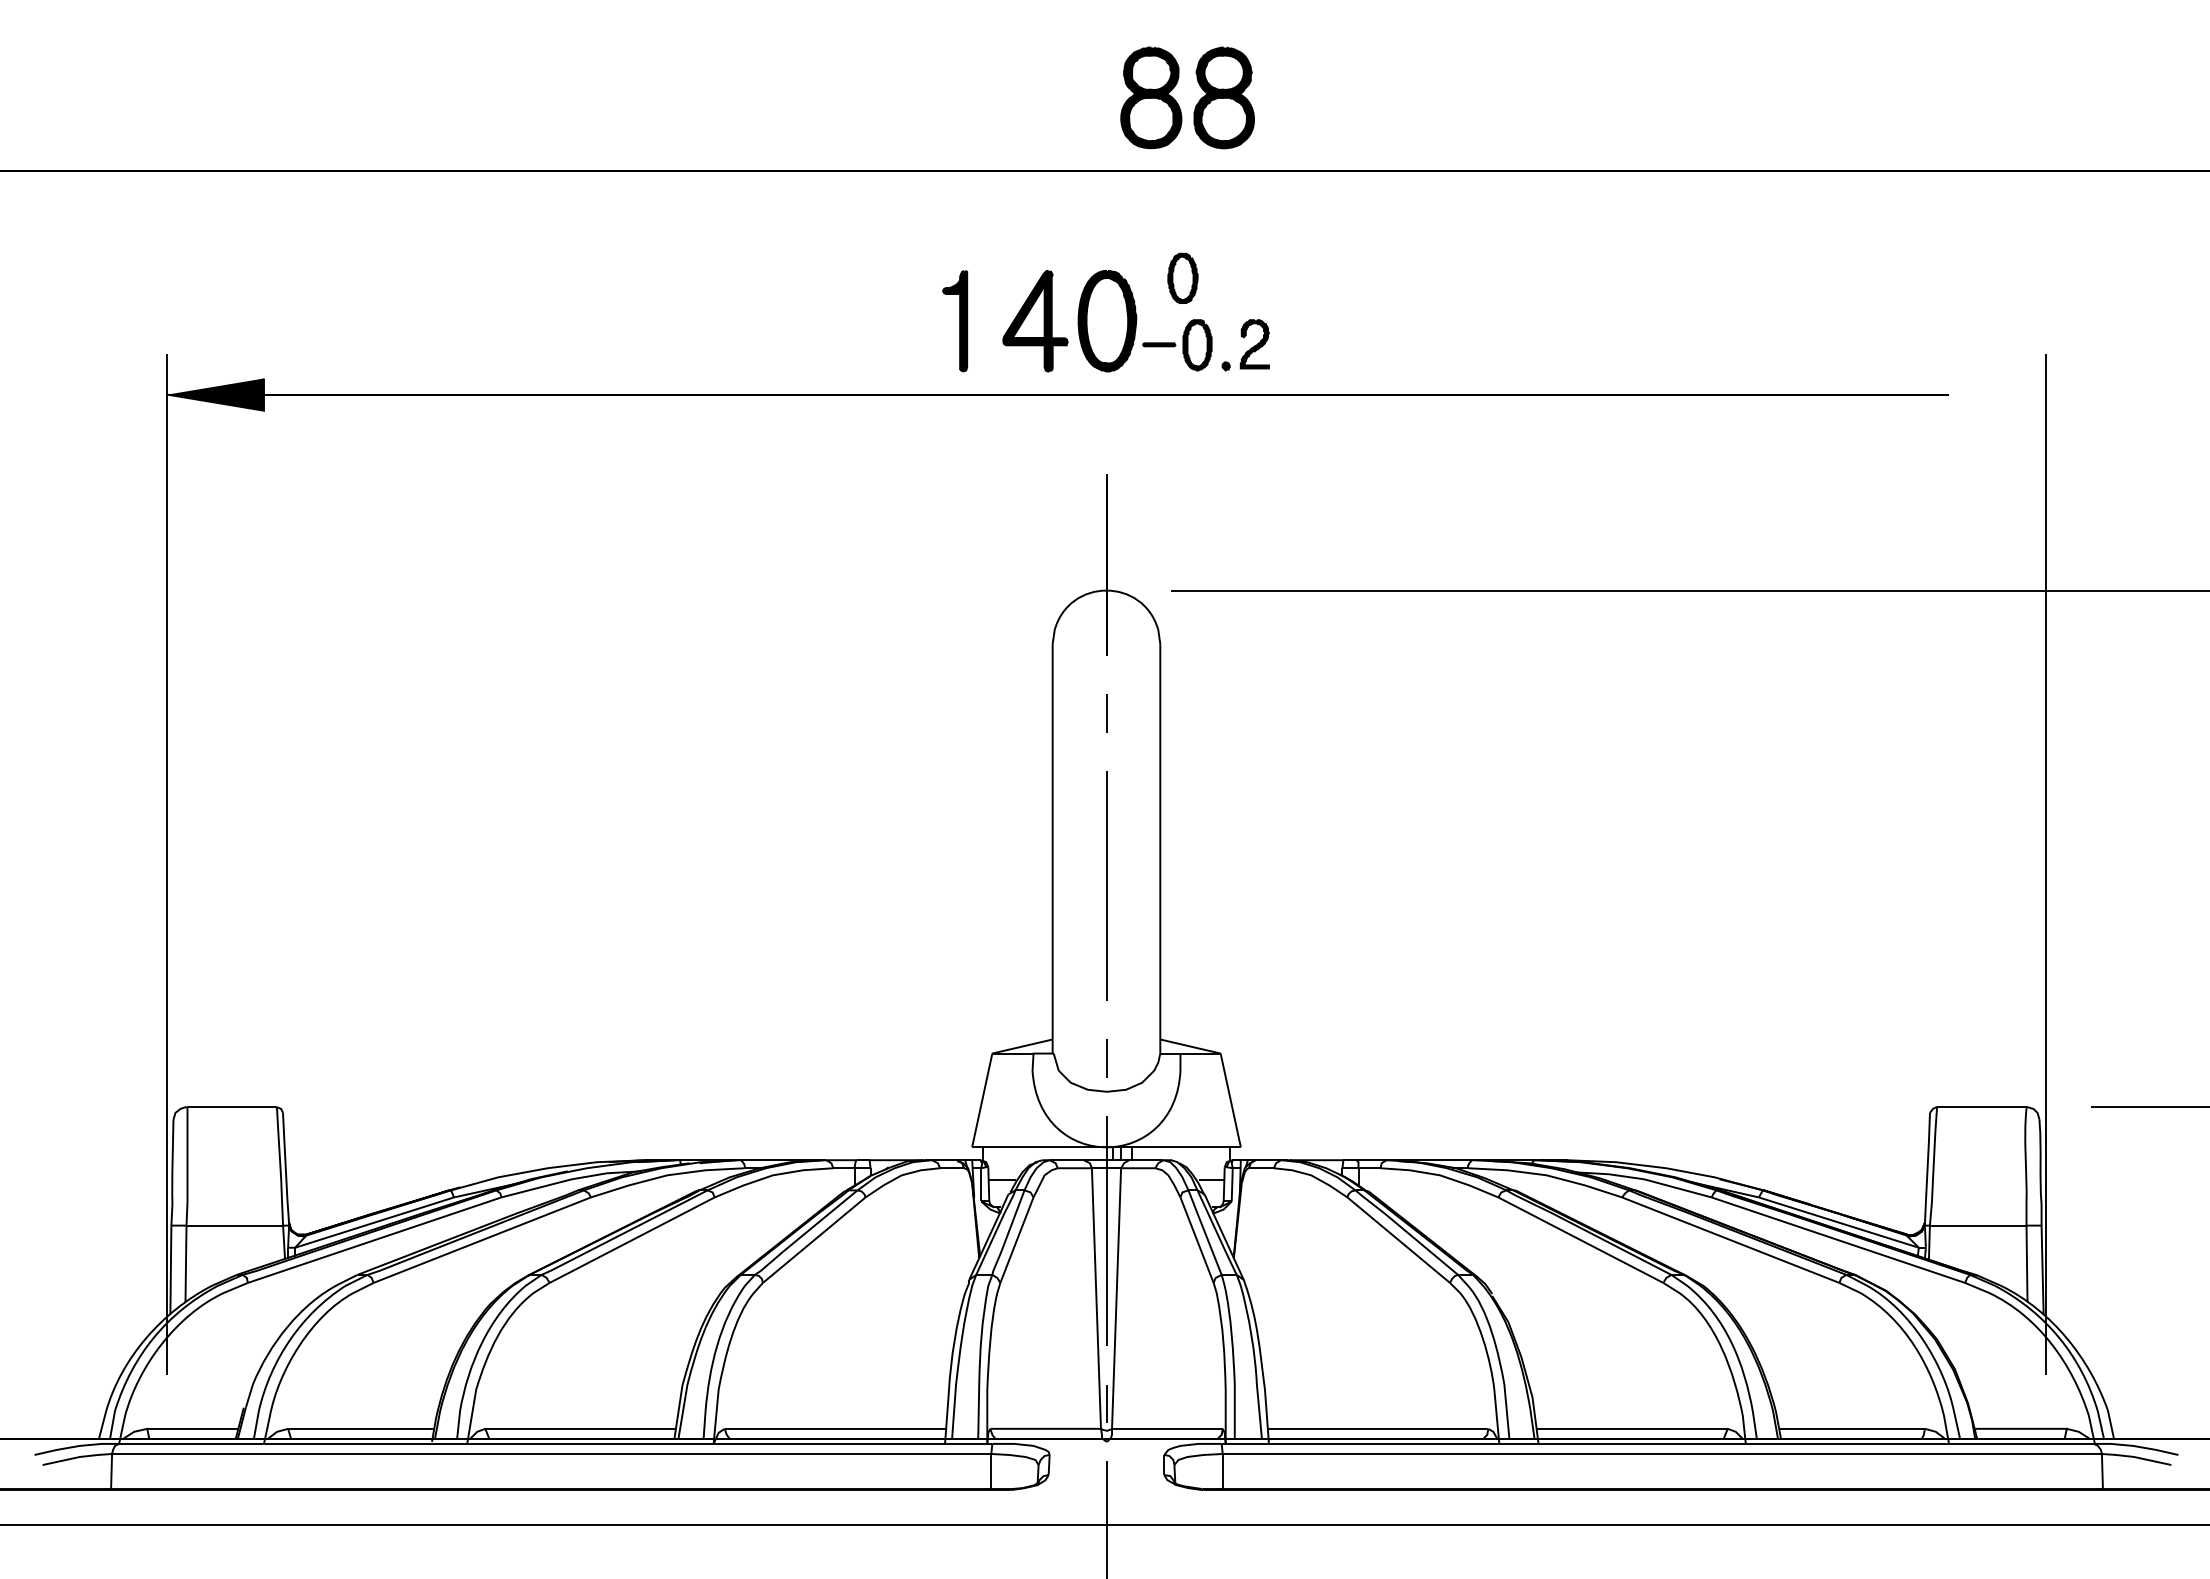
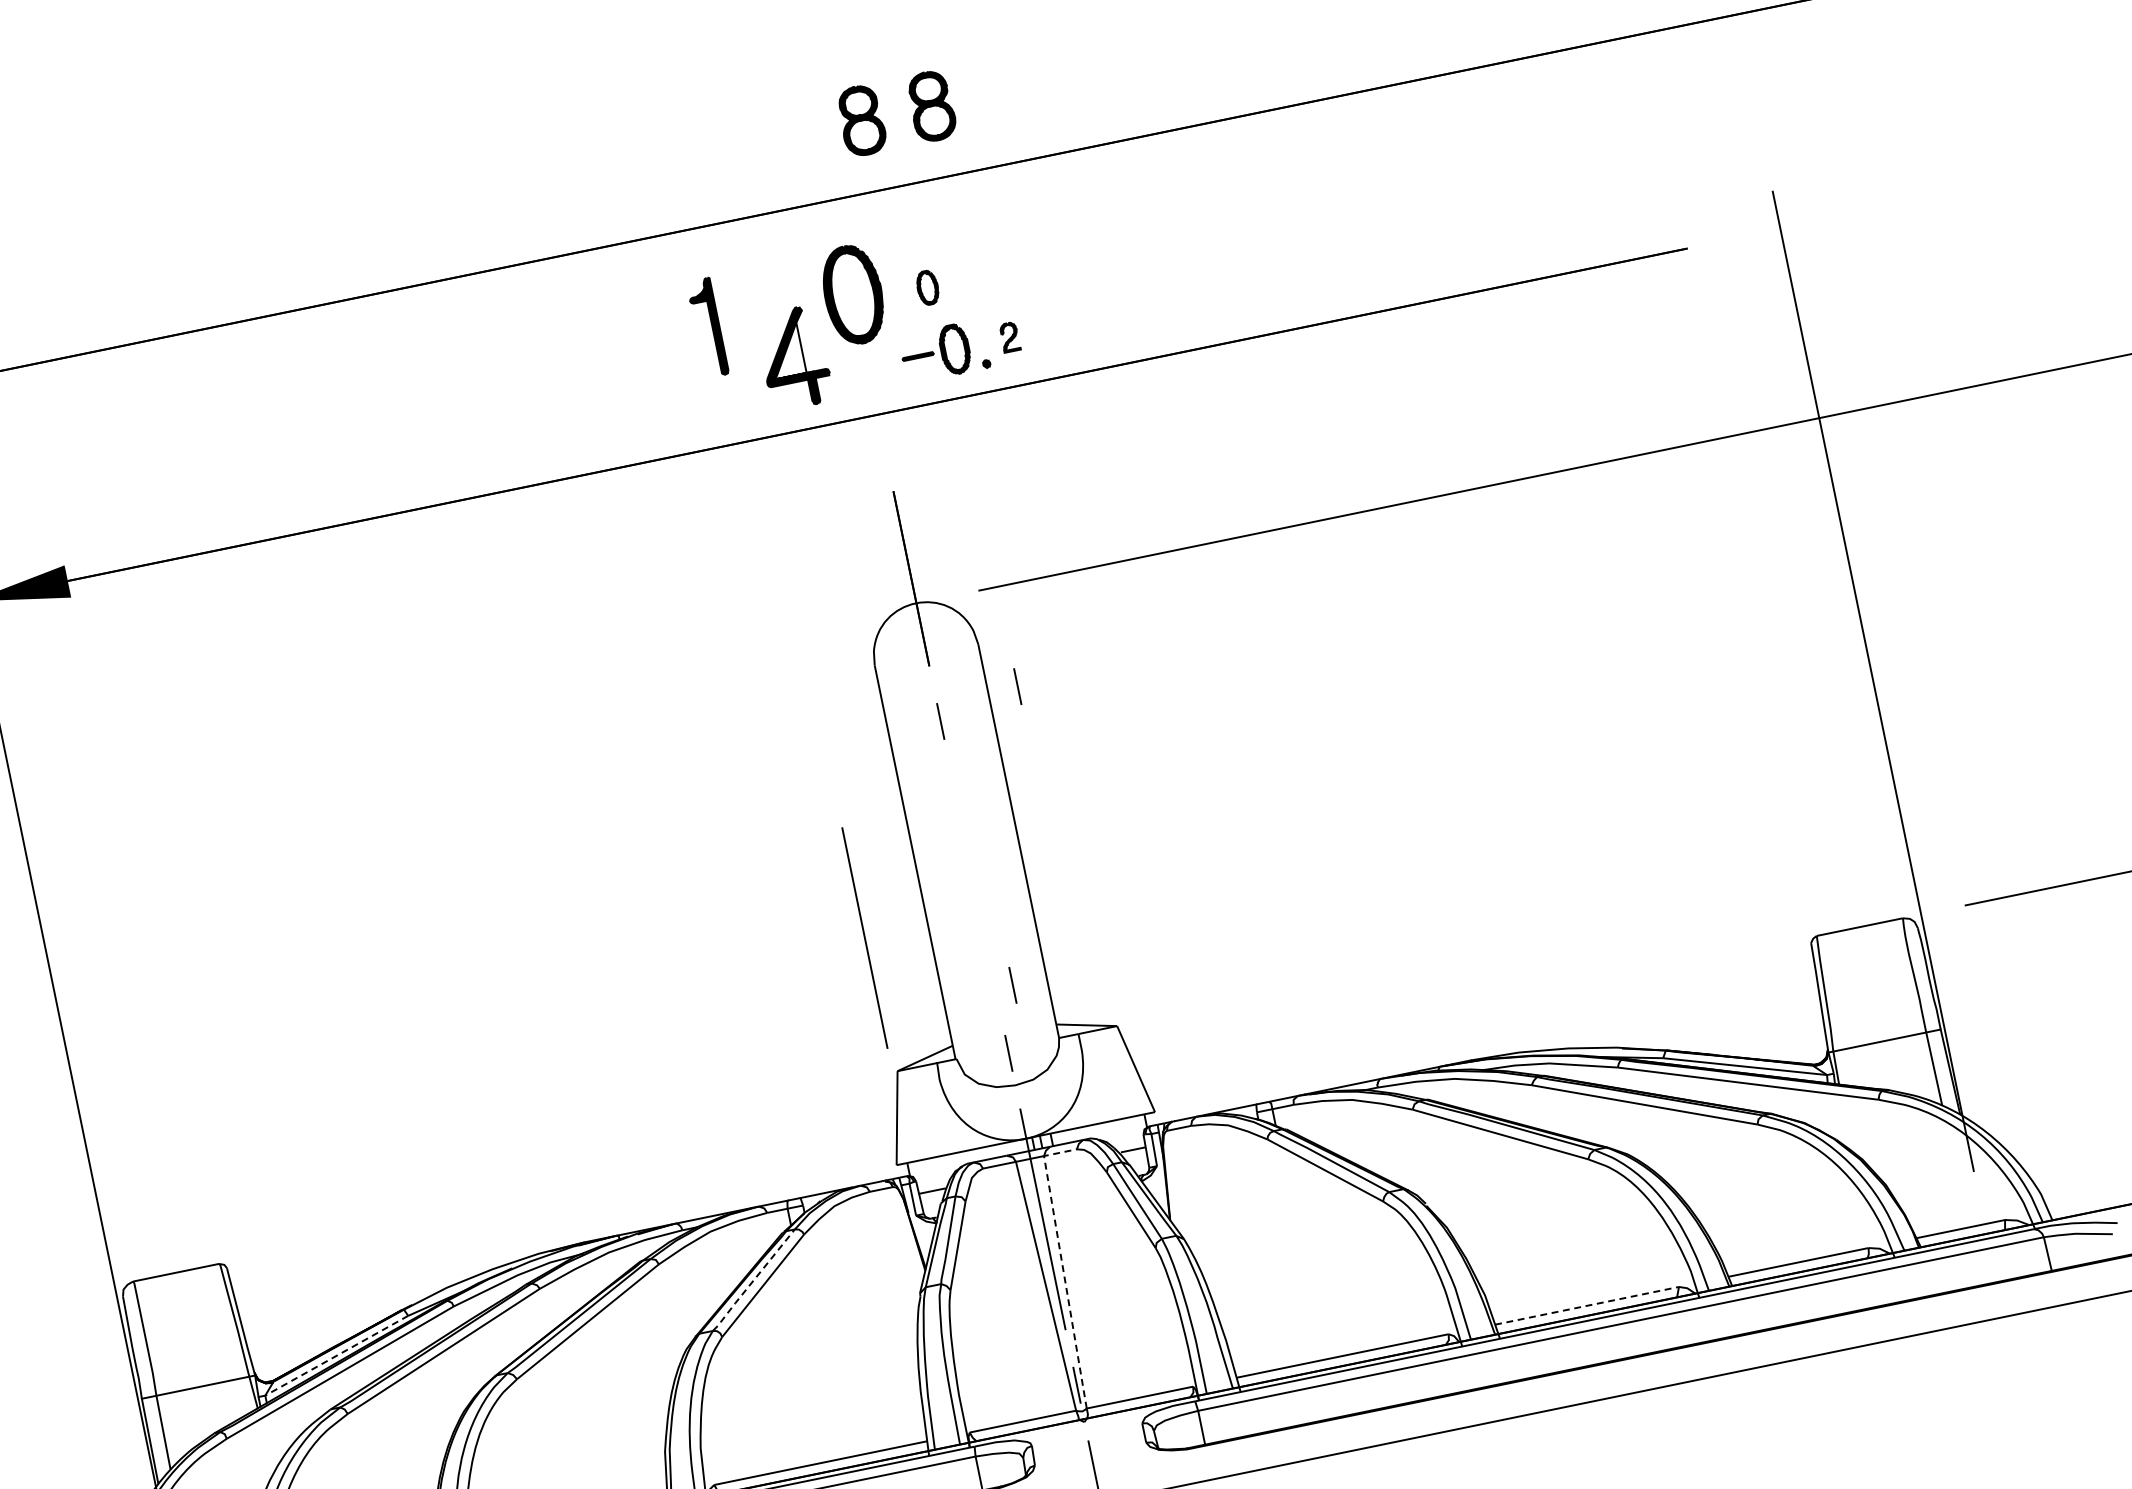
part: (1151, 97) -> (861, 120), size x0.7
part: (1223, 97) -> (931, 105), size x0.7
part: (1182, 277) -> (927, 287), size x0.7
fill: (1032, 306) -> (788, 344), removed
part: (955, 321) -> (708, 328), moved
part: (1107, 321) -> (853, 295), moved
part: (1254, 344) -> (1009, 337), size x0.6
line: (1190, 694) -> (1017, 686), added
line: (1106, 885) -> (864, 937), moved
line: (1124, 991) -> (1012, 985), added
line: (374, 1222) -> (336, 1355), solid -> dashed
line: (805, 1233) -> (753, 1281), solid -> dashed
line: (1117, 1280) -> (1062, 1264), solid -> dashed
line: (1632, 1428) -> (1587, 1305), solid -> dashed

